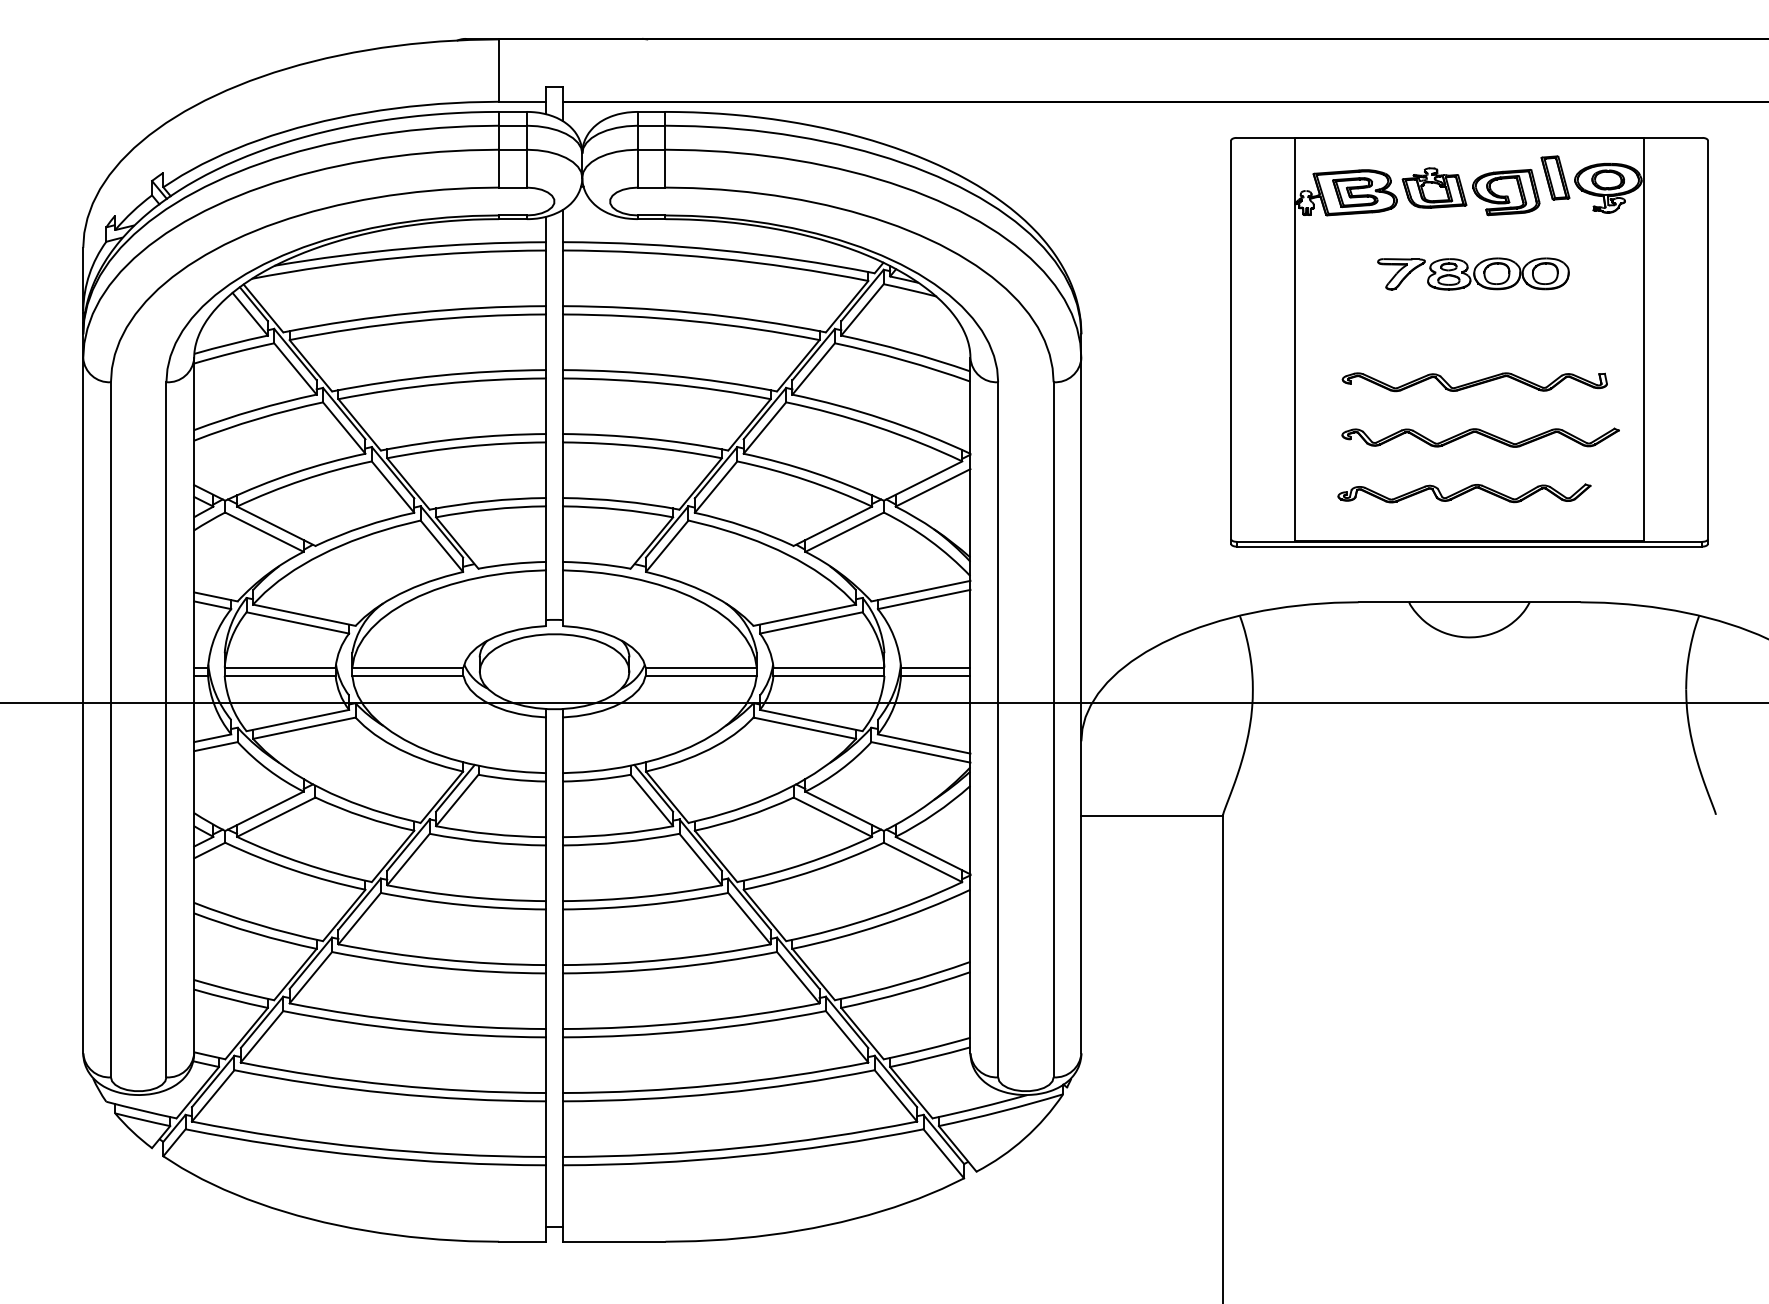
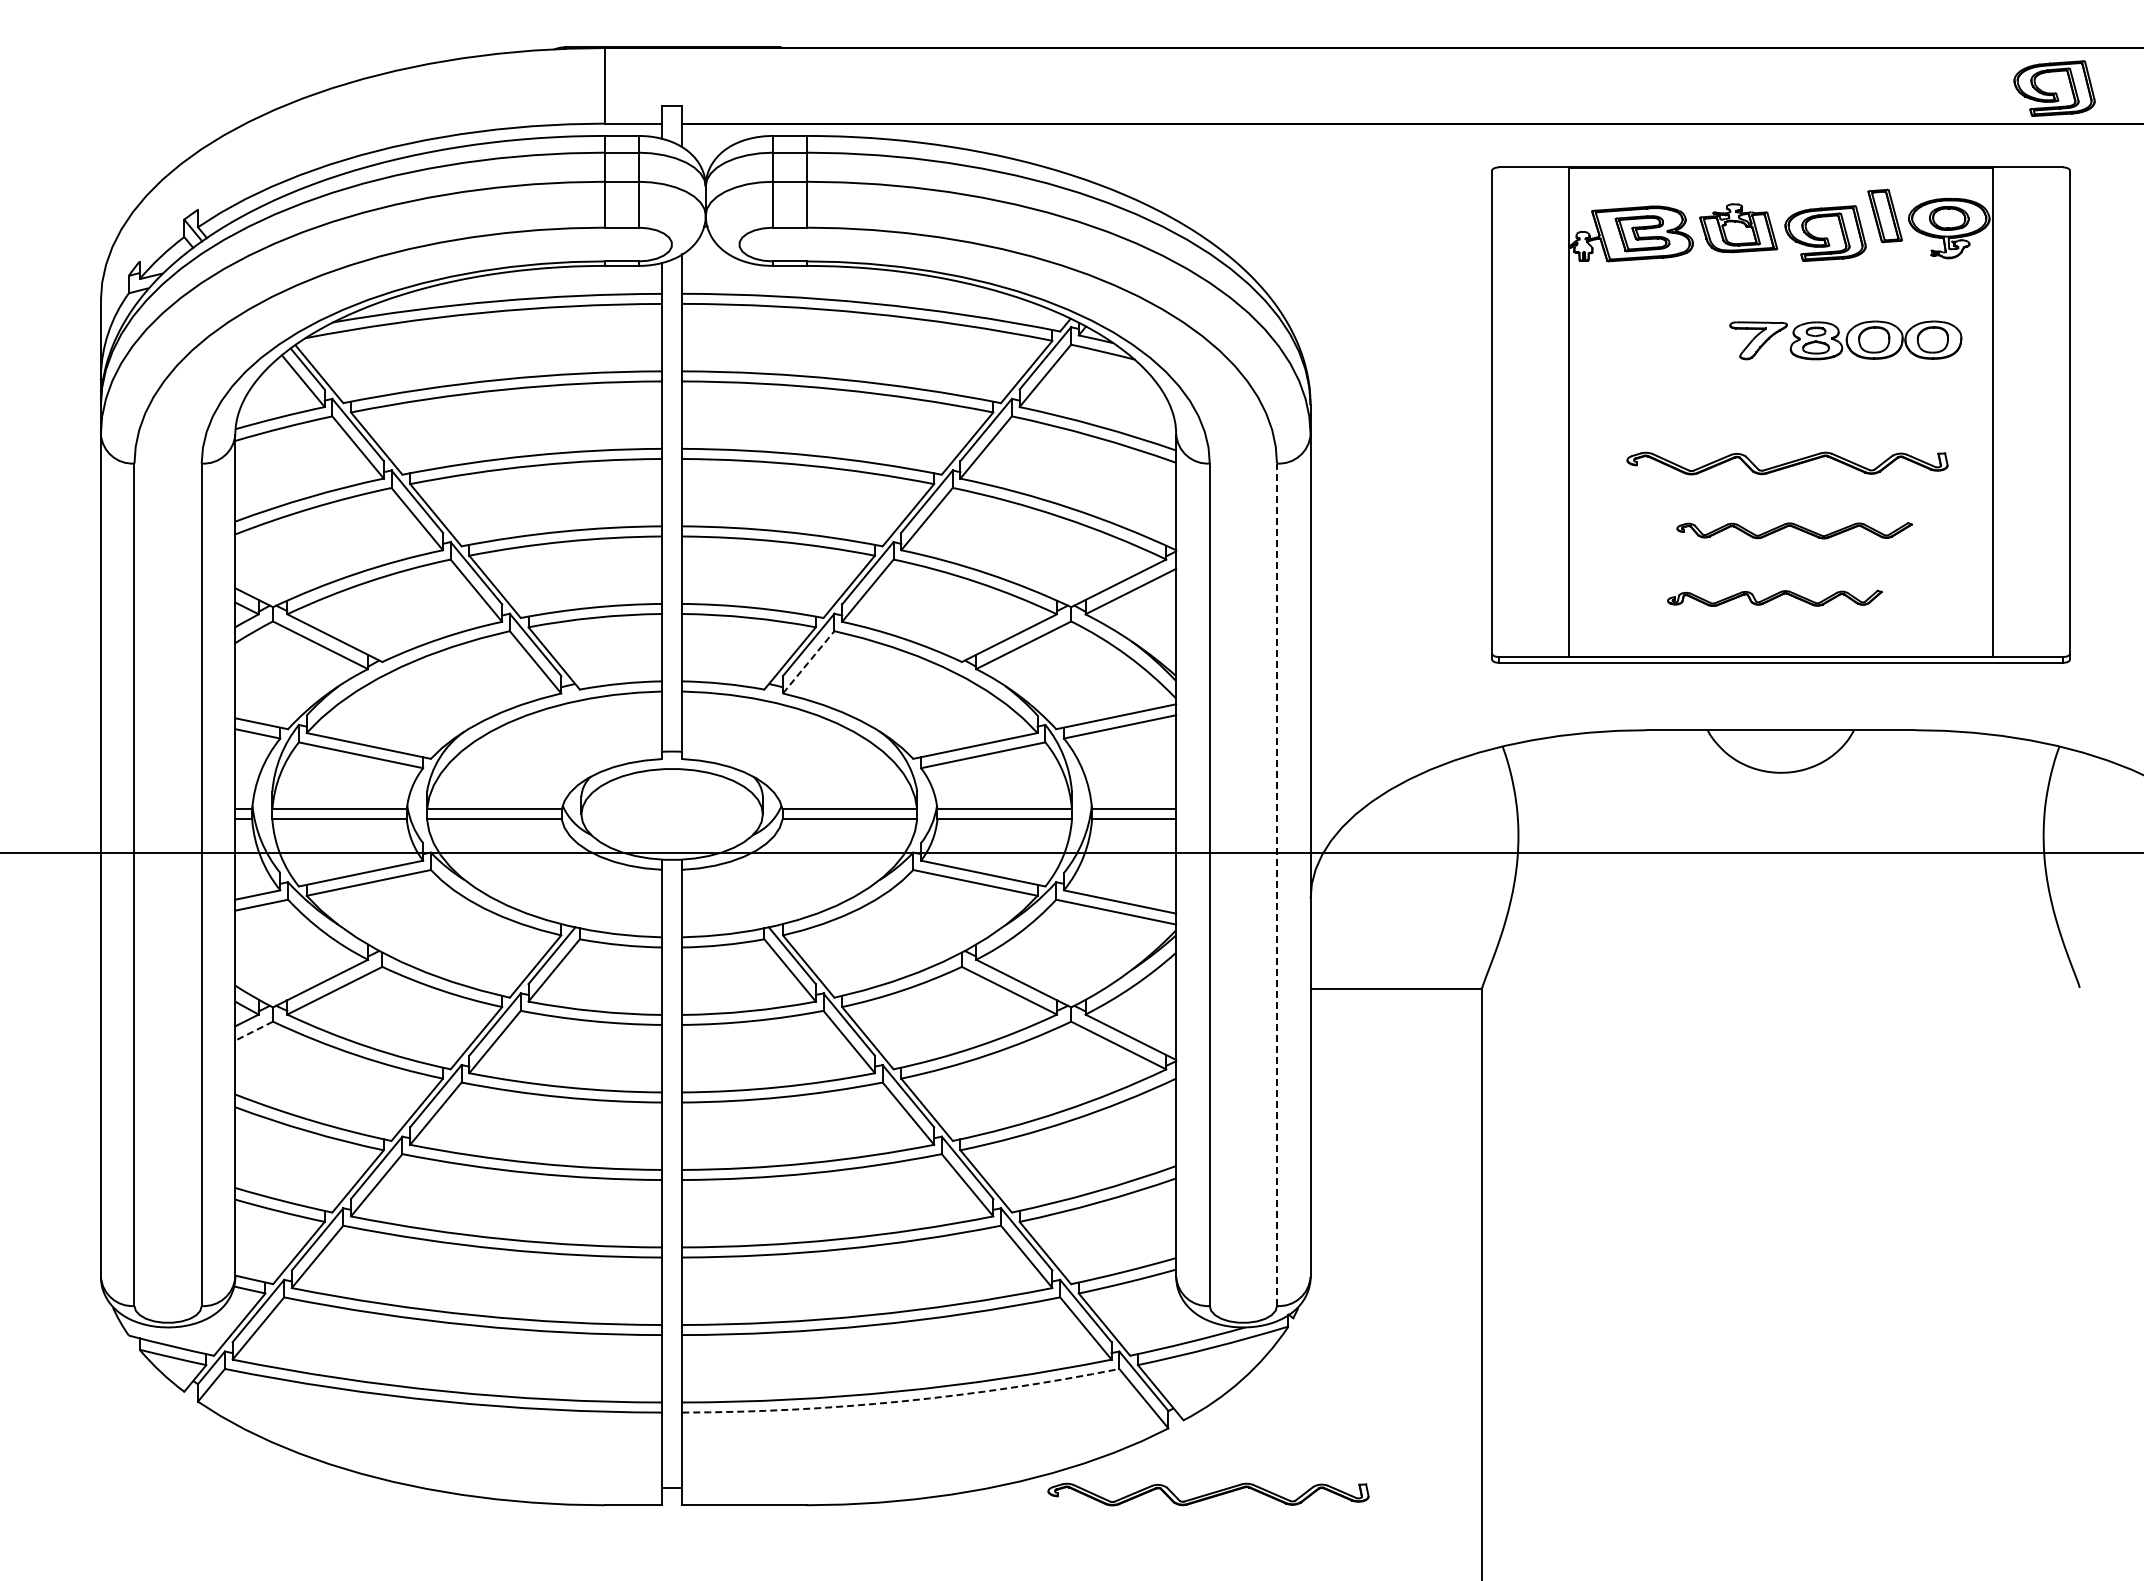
part: (1695, 72) -> (2054, 88), added
part: (1473, 274) -> (1845, 340), moved
part: (1480, 437) -> (1794, 530), size x0.7
part: (1464, 493) -> (1774, 598), size x0.7
line: (667, 545) -> (809, 661), solid -> dashed
line: (1053, 729) -> (1276, 884), solid -> dashed
line: (209, 850) -> (253, 1031), solid -> dashed
arc: (743, 1156) -> (901, 1401), solid -> dashed
part: (997, 1232) -> (1208, 1494), added

